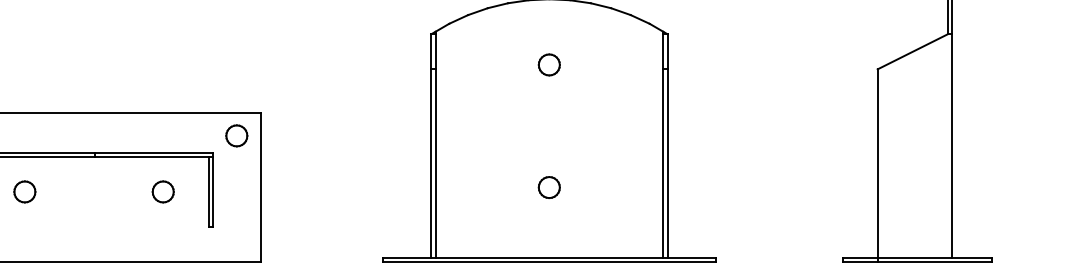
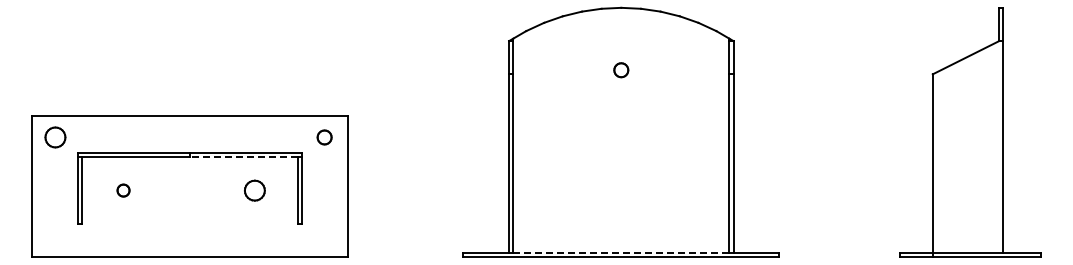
part: (549, 65) -> (621, 70), size x0.7
part: (236, 135) -> (324, 137), size x0.7
line: (151, 156) -> (243, 157), solid -> dashed
part: (549, 187) -> (621, 186), removed
part: (24, 191) -> (123, 190), size x0.6
line: (549, 257) -> (621, 252), solid -> dashed

